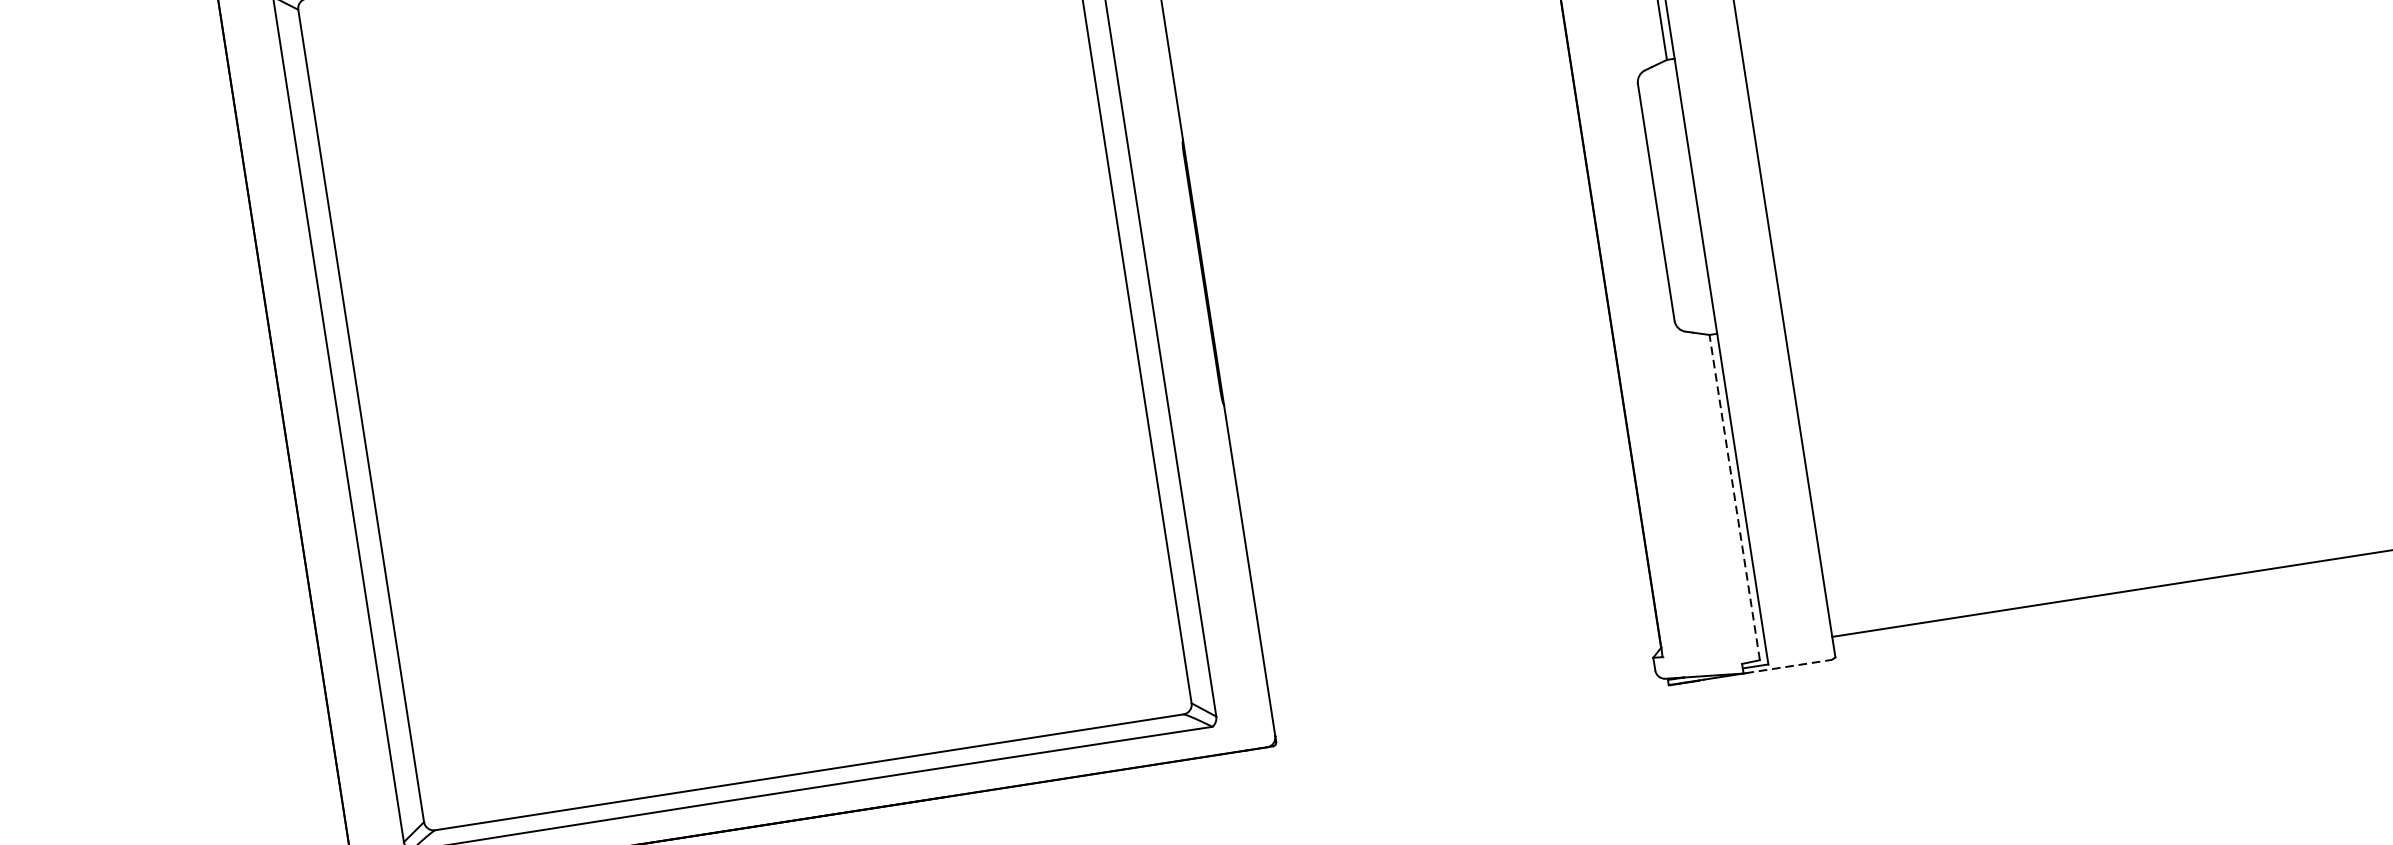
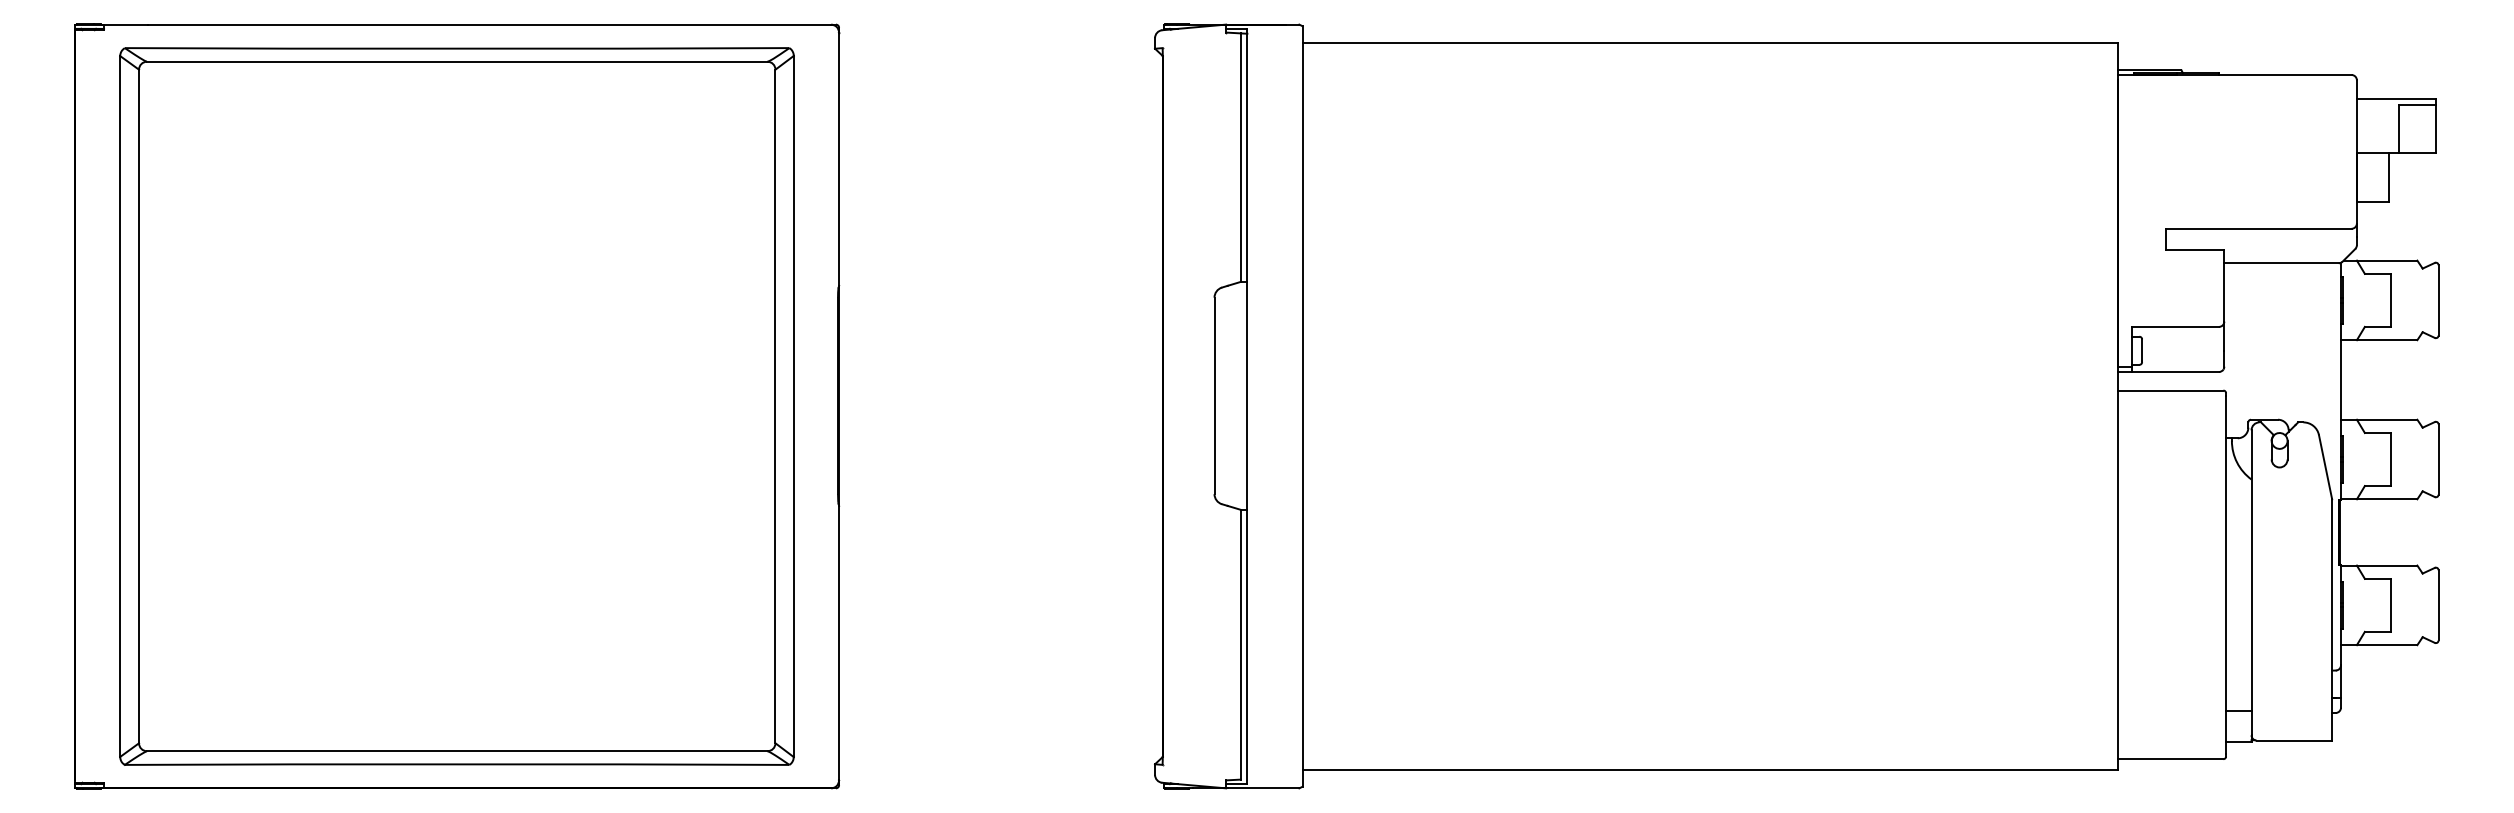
line: (1735, 497) -> (1241, 644), dashed -> solid
line: (1788, 666) -> (1263, 788), dashed -> solid

